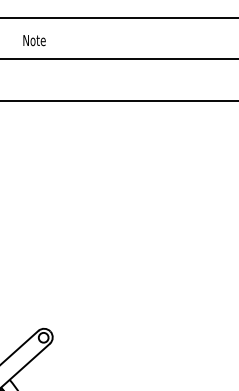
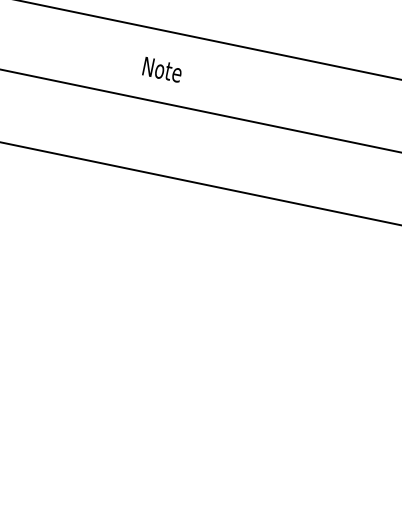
text: (34, 40) -> (162, 69), moved

